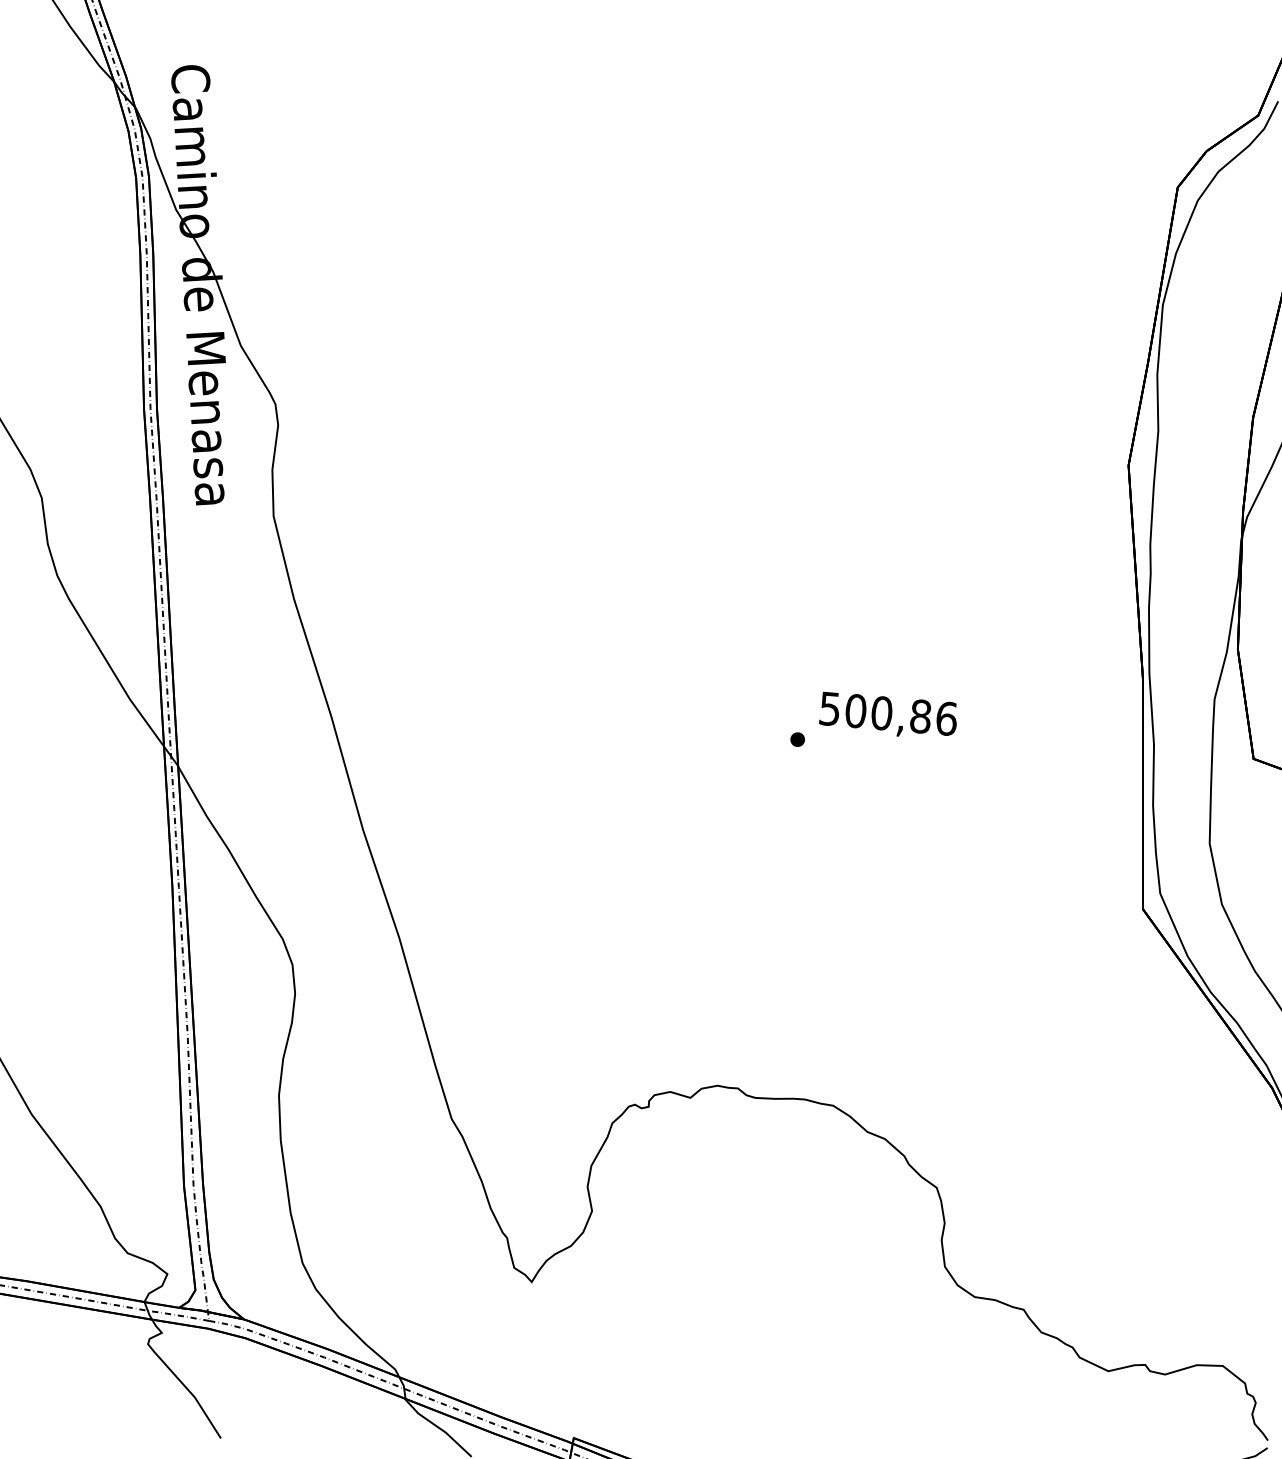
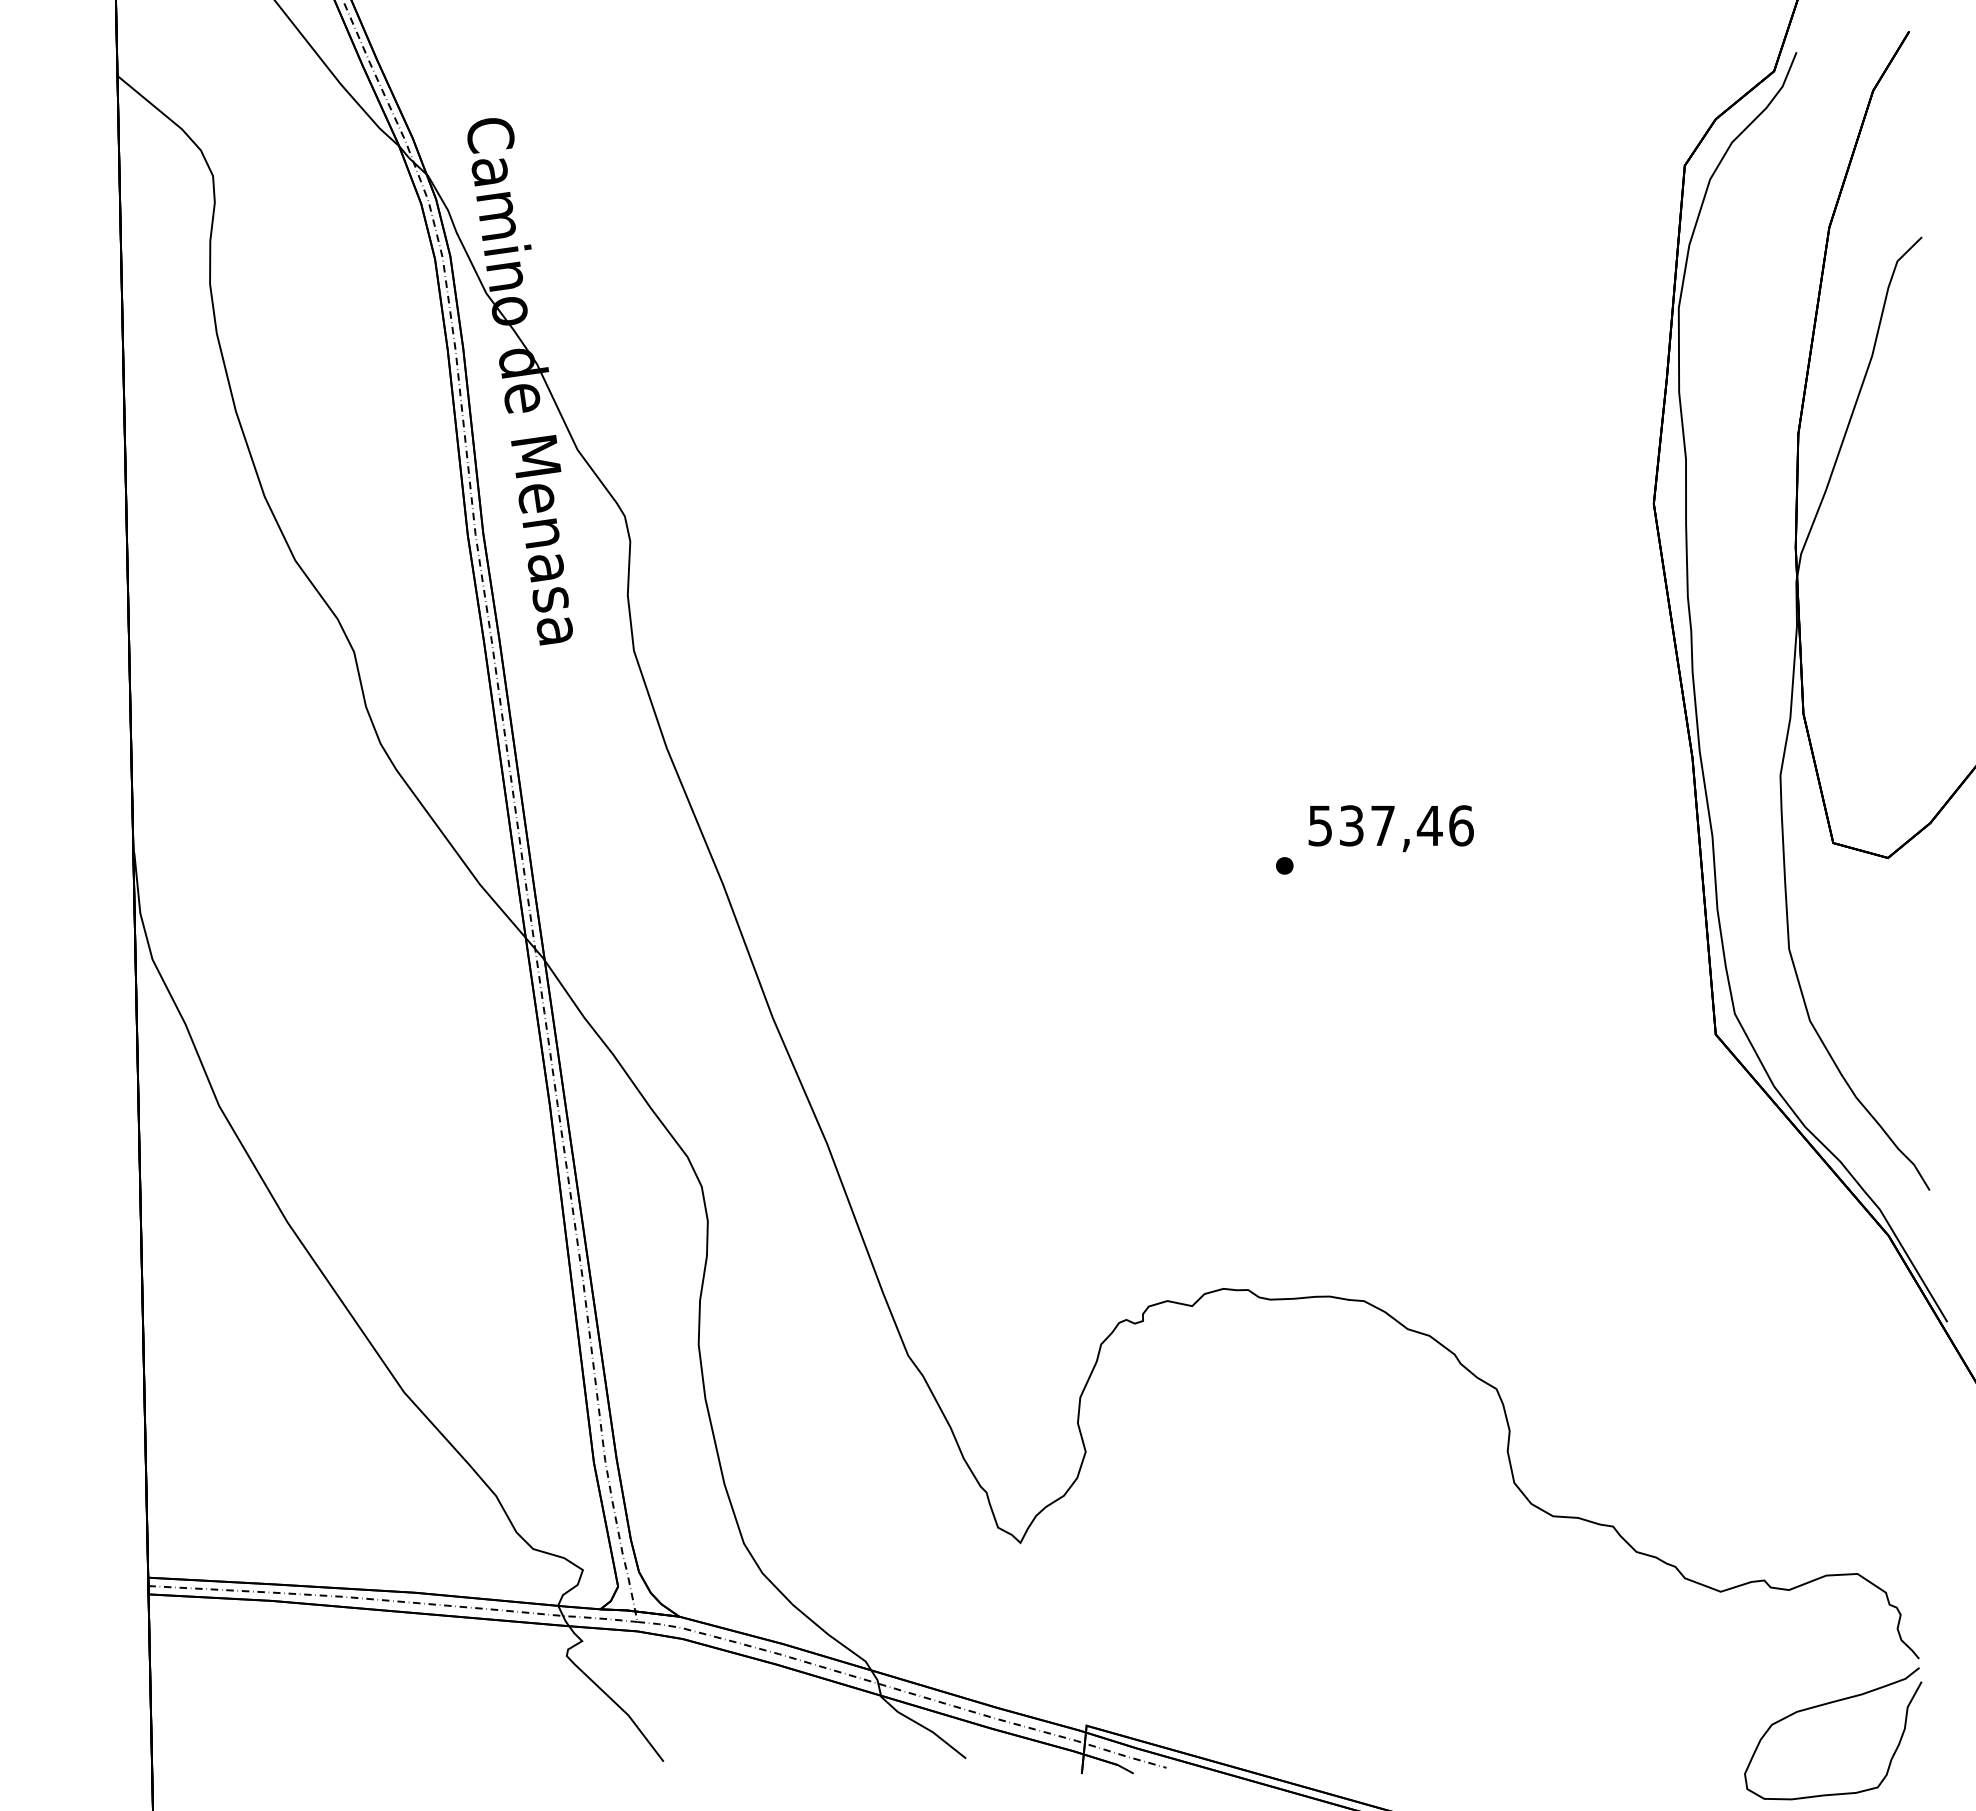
text: (888, 713) -> (1390, 825), 500,86 -> 537,46

